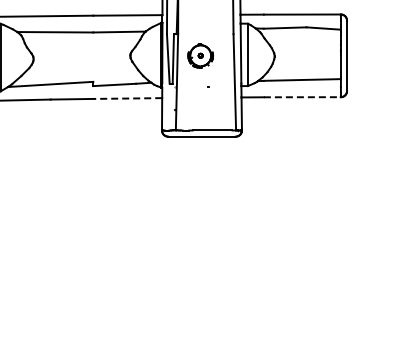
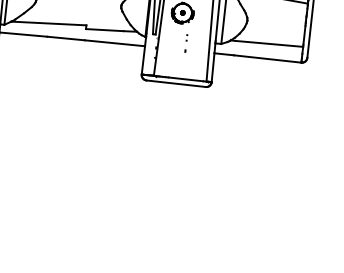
line: (302, 97) -> (267, 59), dashed -> solid
line: (127, 98) -> (114, 43), dashed -> solid

